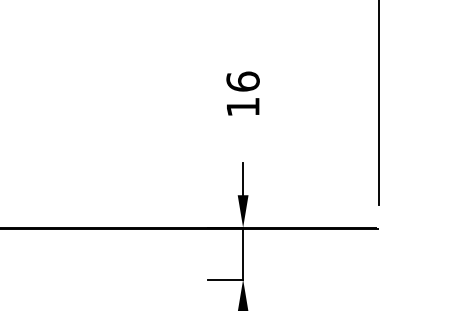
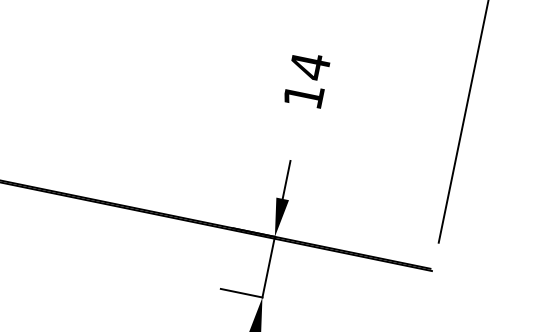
text: (242, 81) -> (309, 65), 16 -> 14

